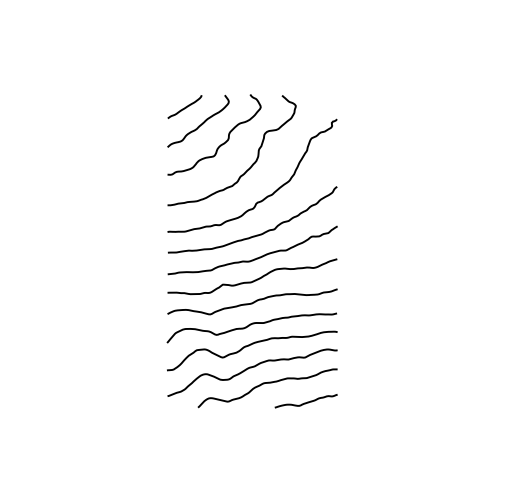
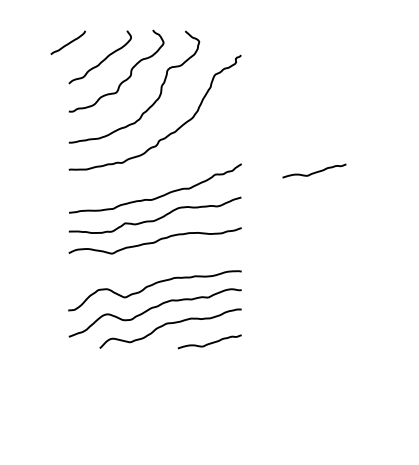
curve: (185, 106) -> (68, 42), moved
curve: (256, 234) -> (159, 172), removed
curve: (408, 234) -> (313, 172), added
curve: (251, 325) -> (154, 264), removed

